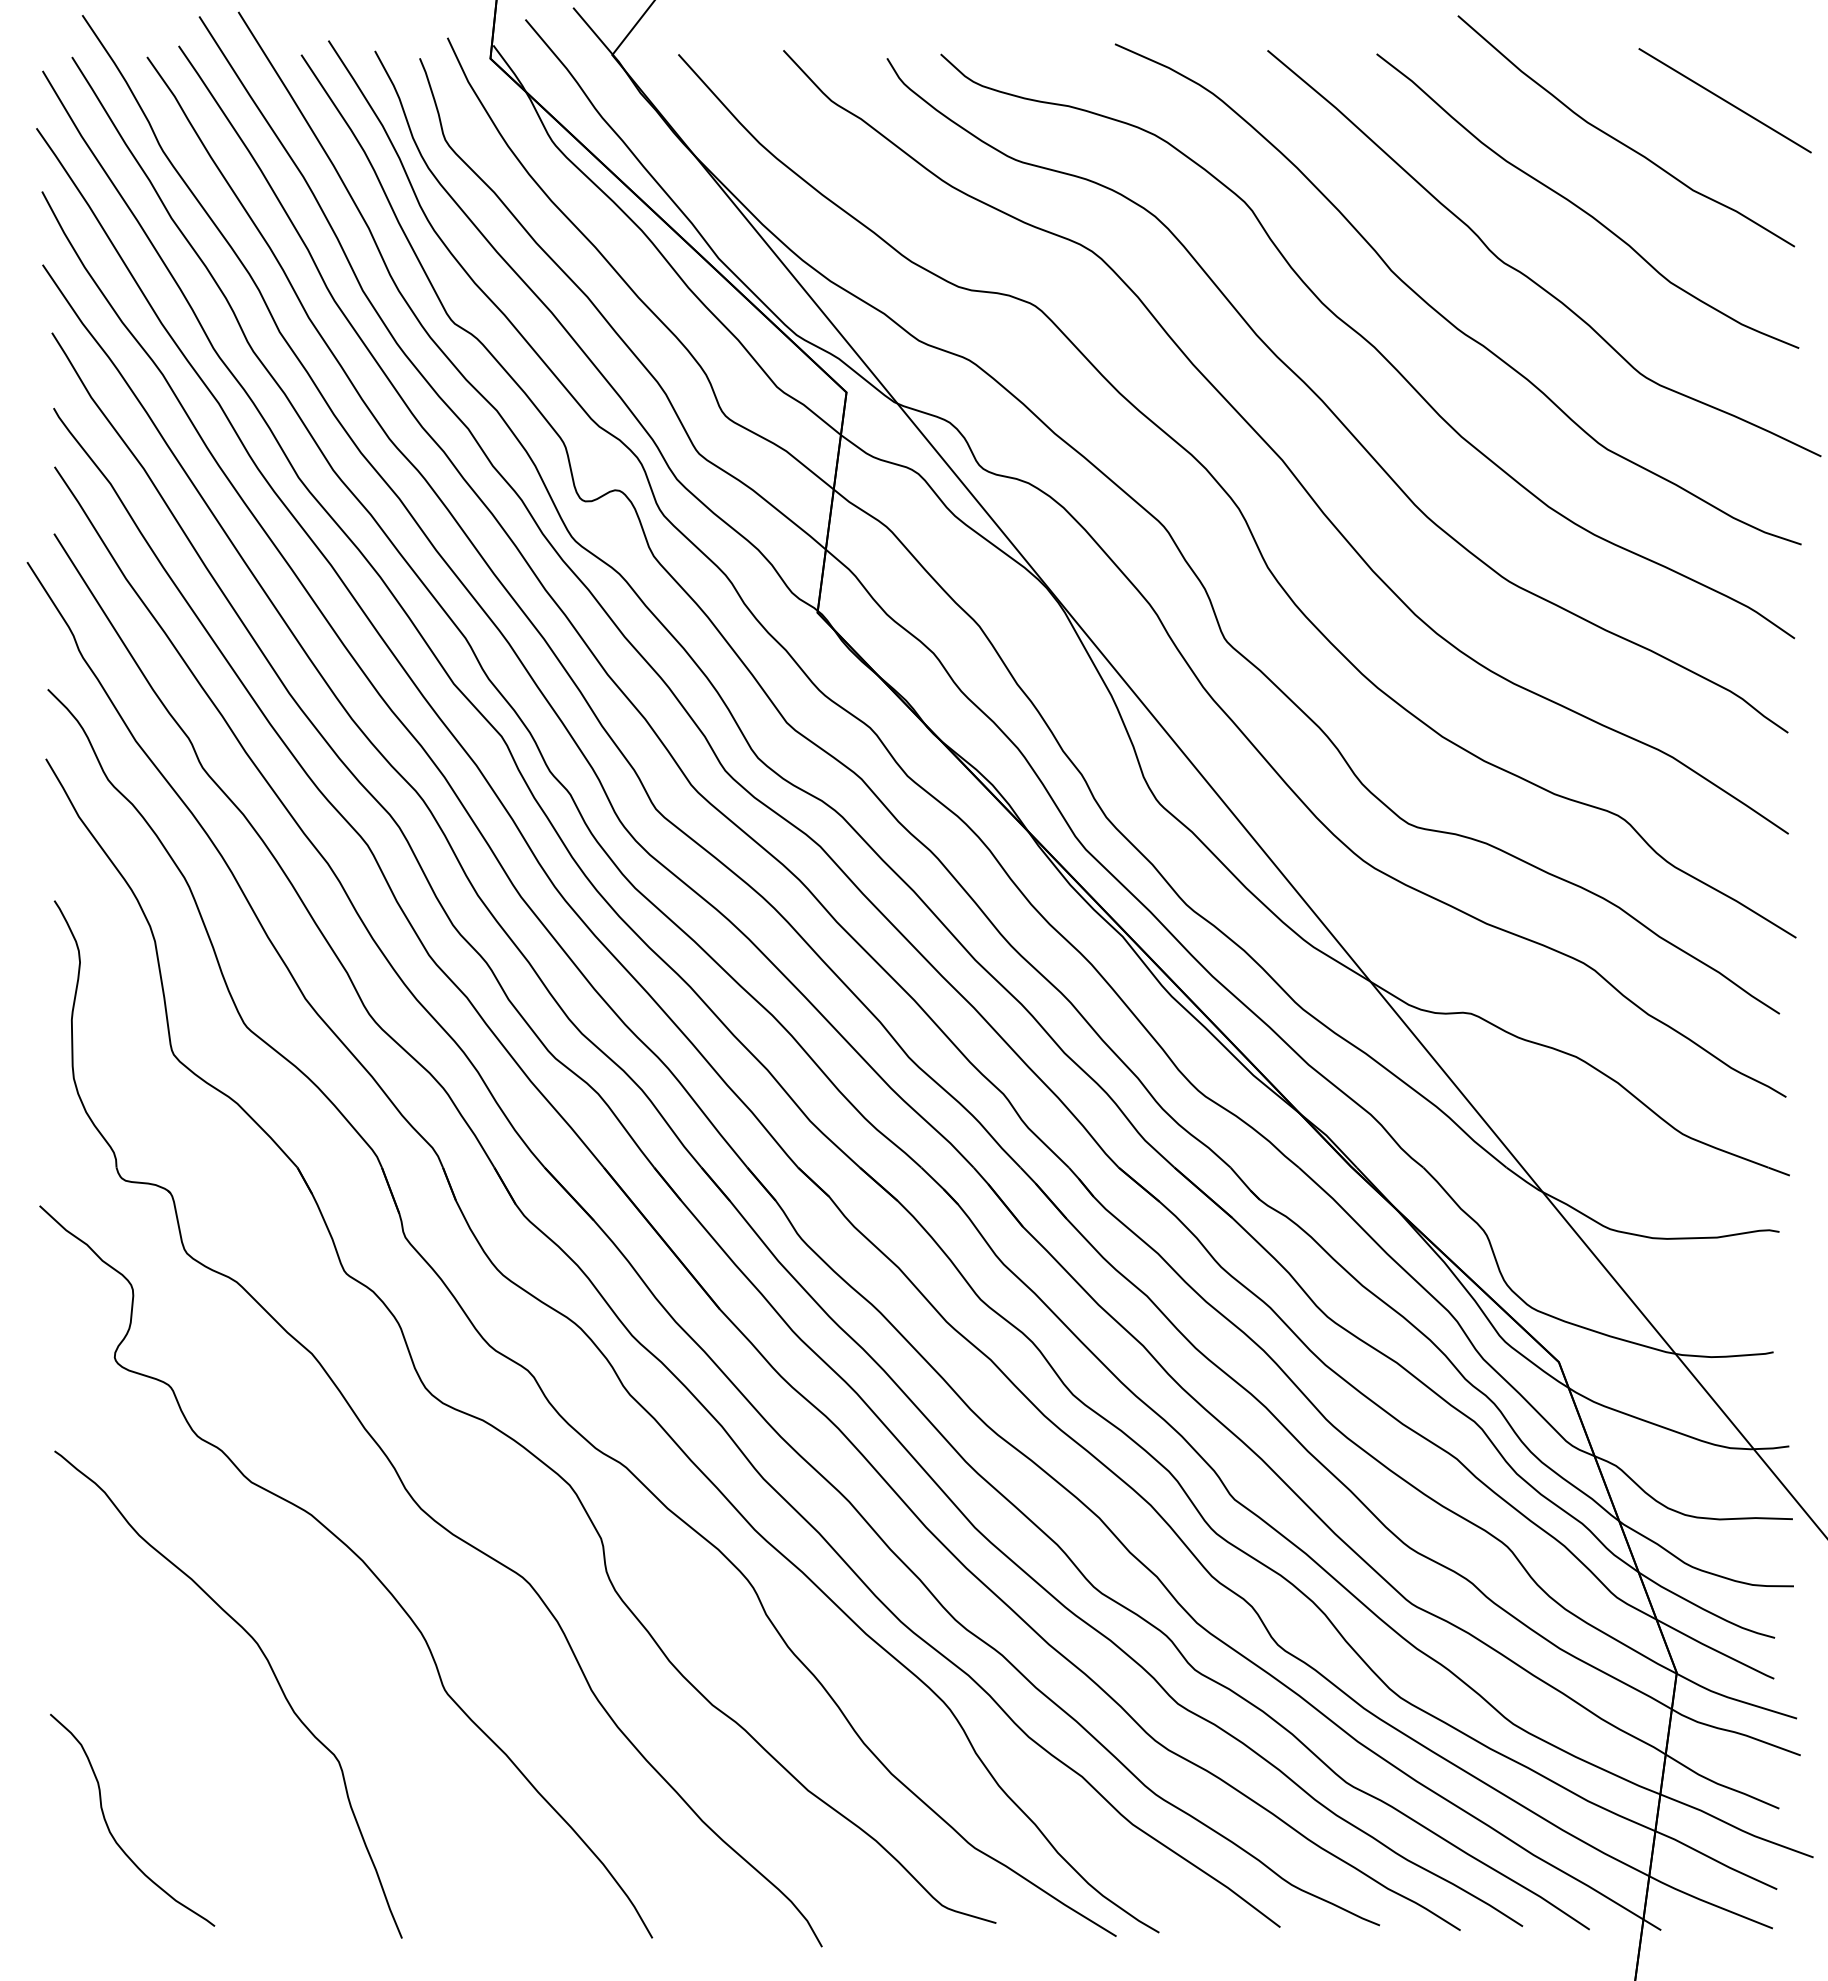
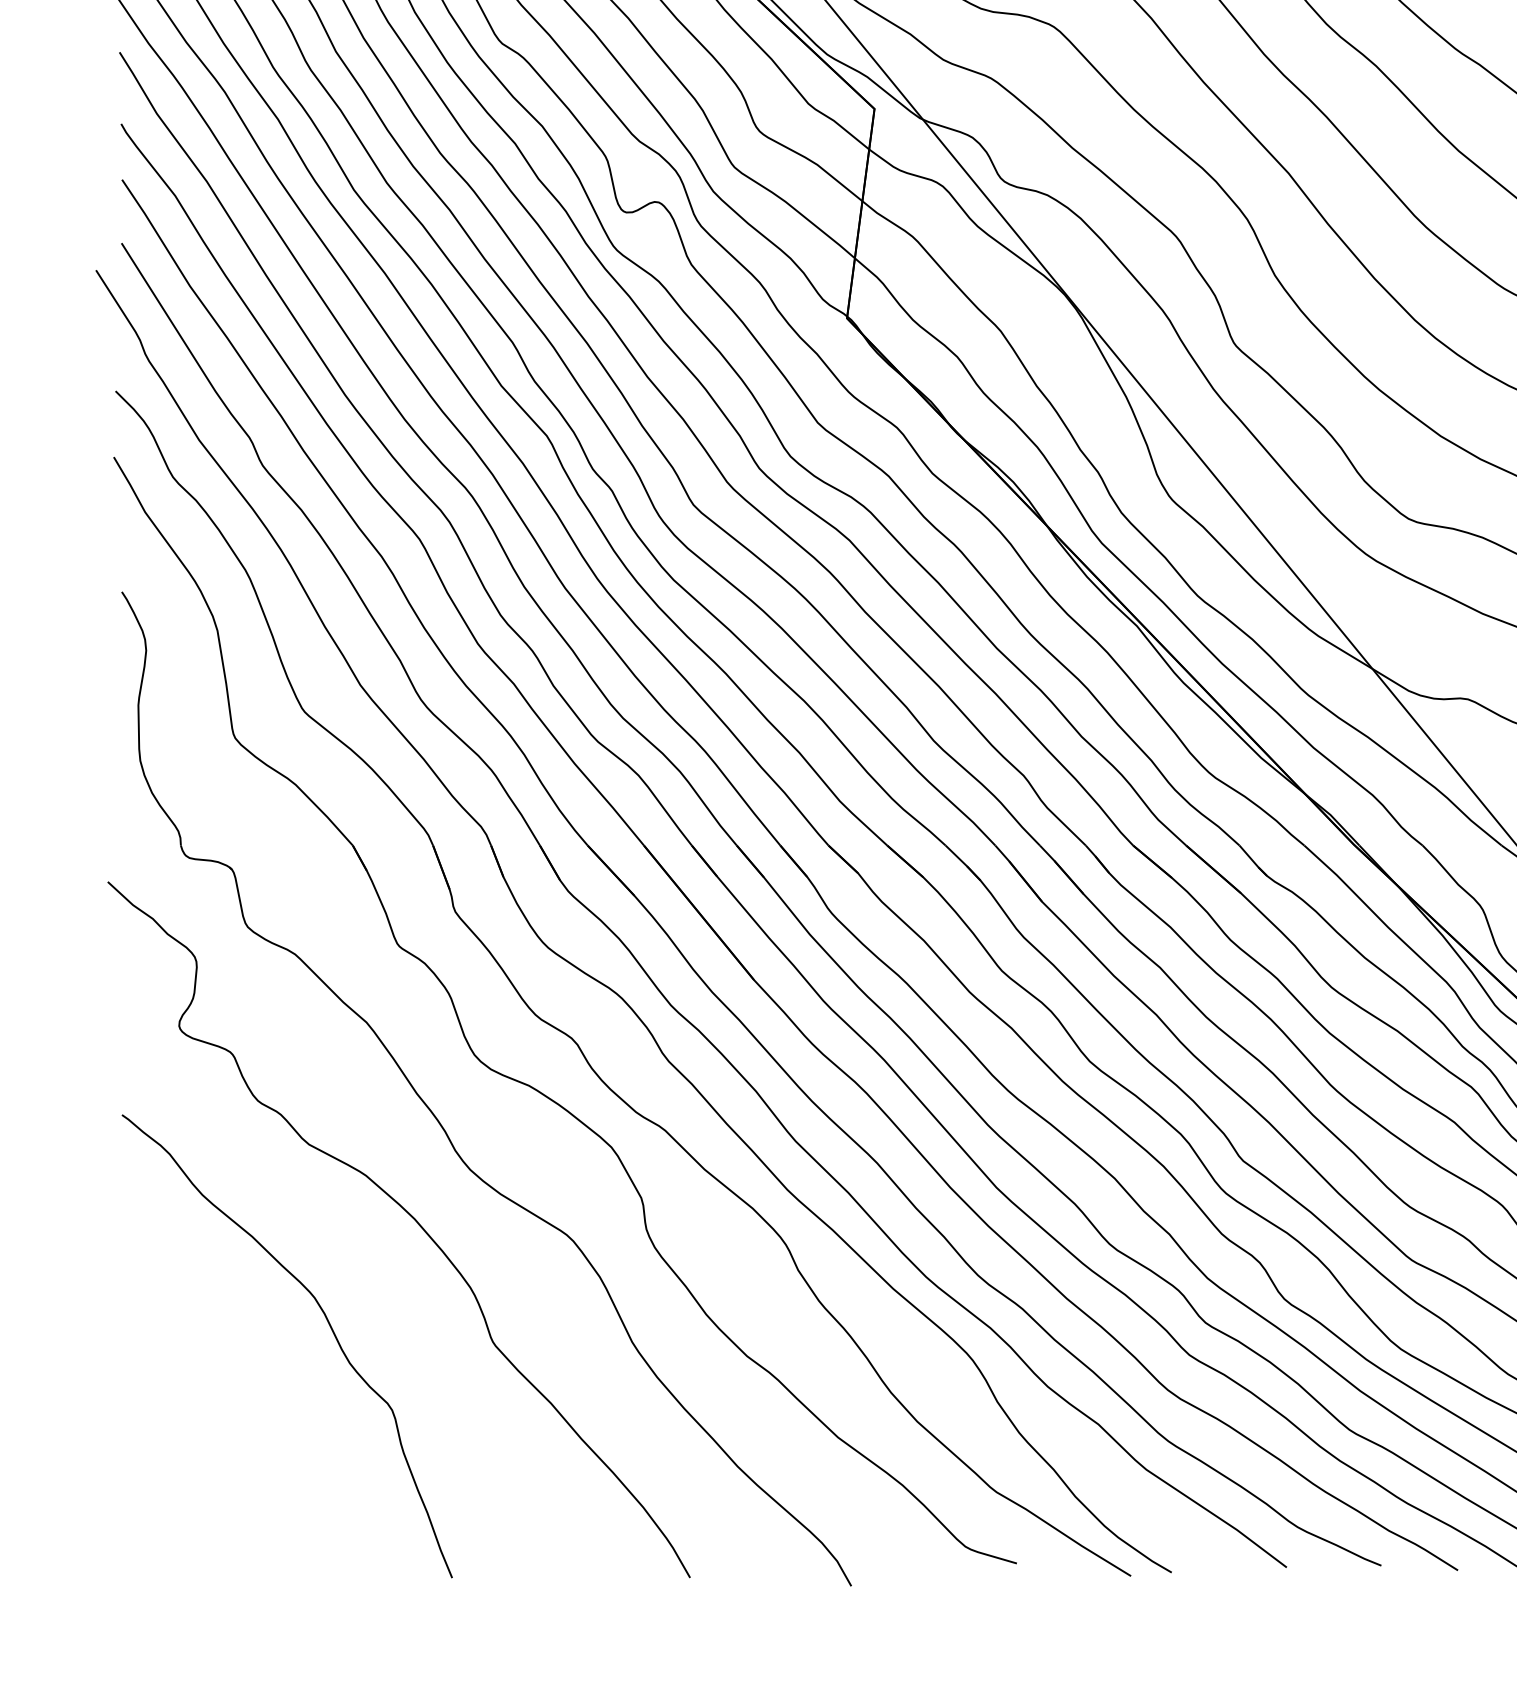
curve: (110, 1830) -> (175, 1475), removed

